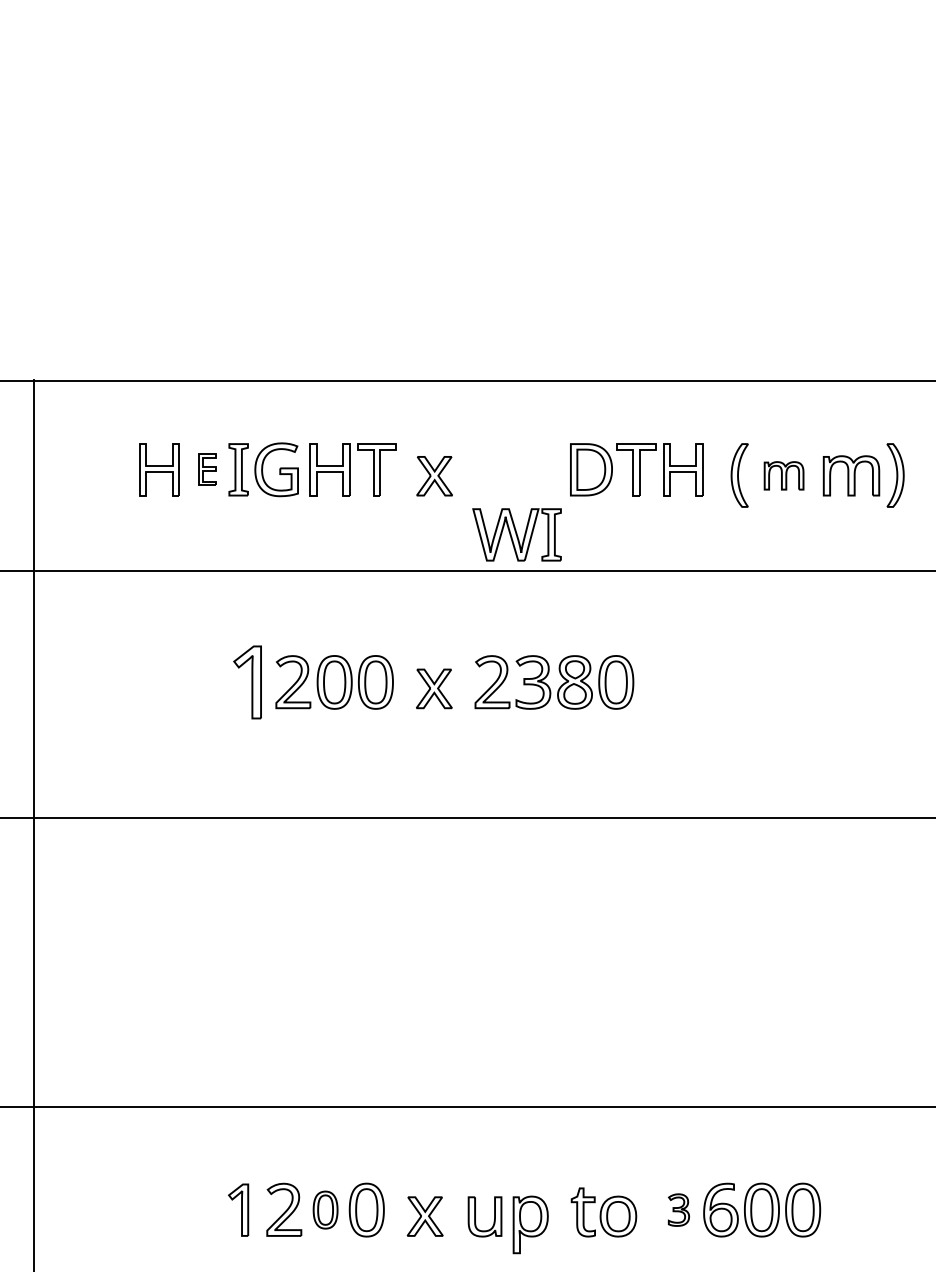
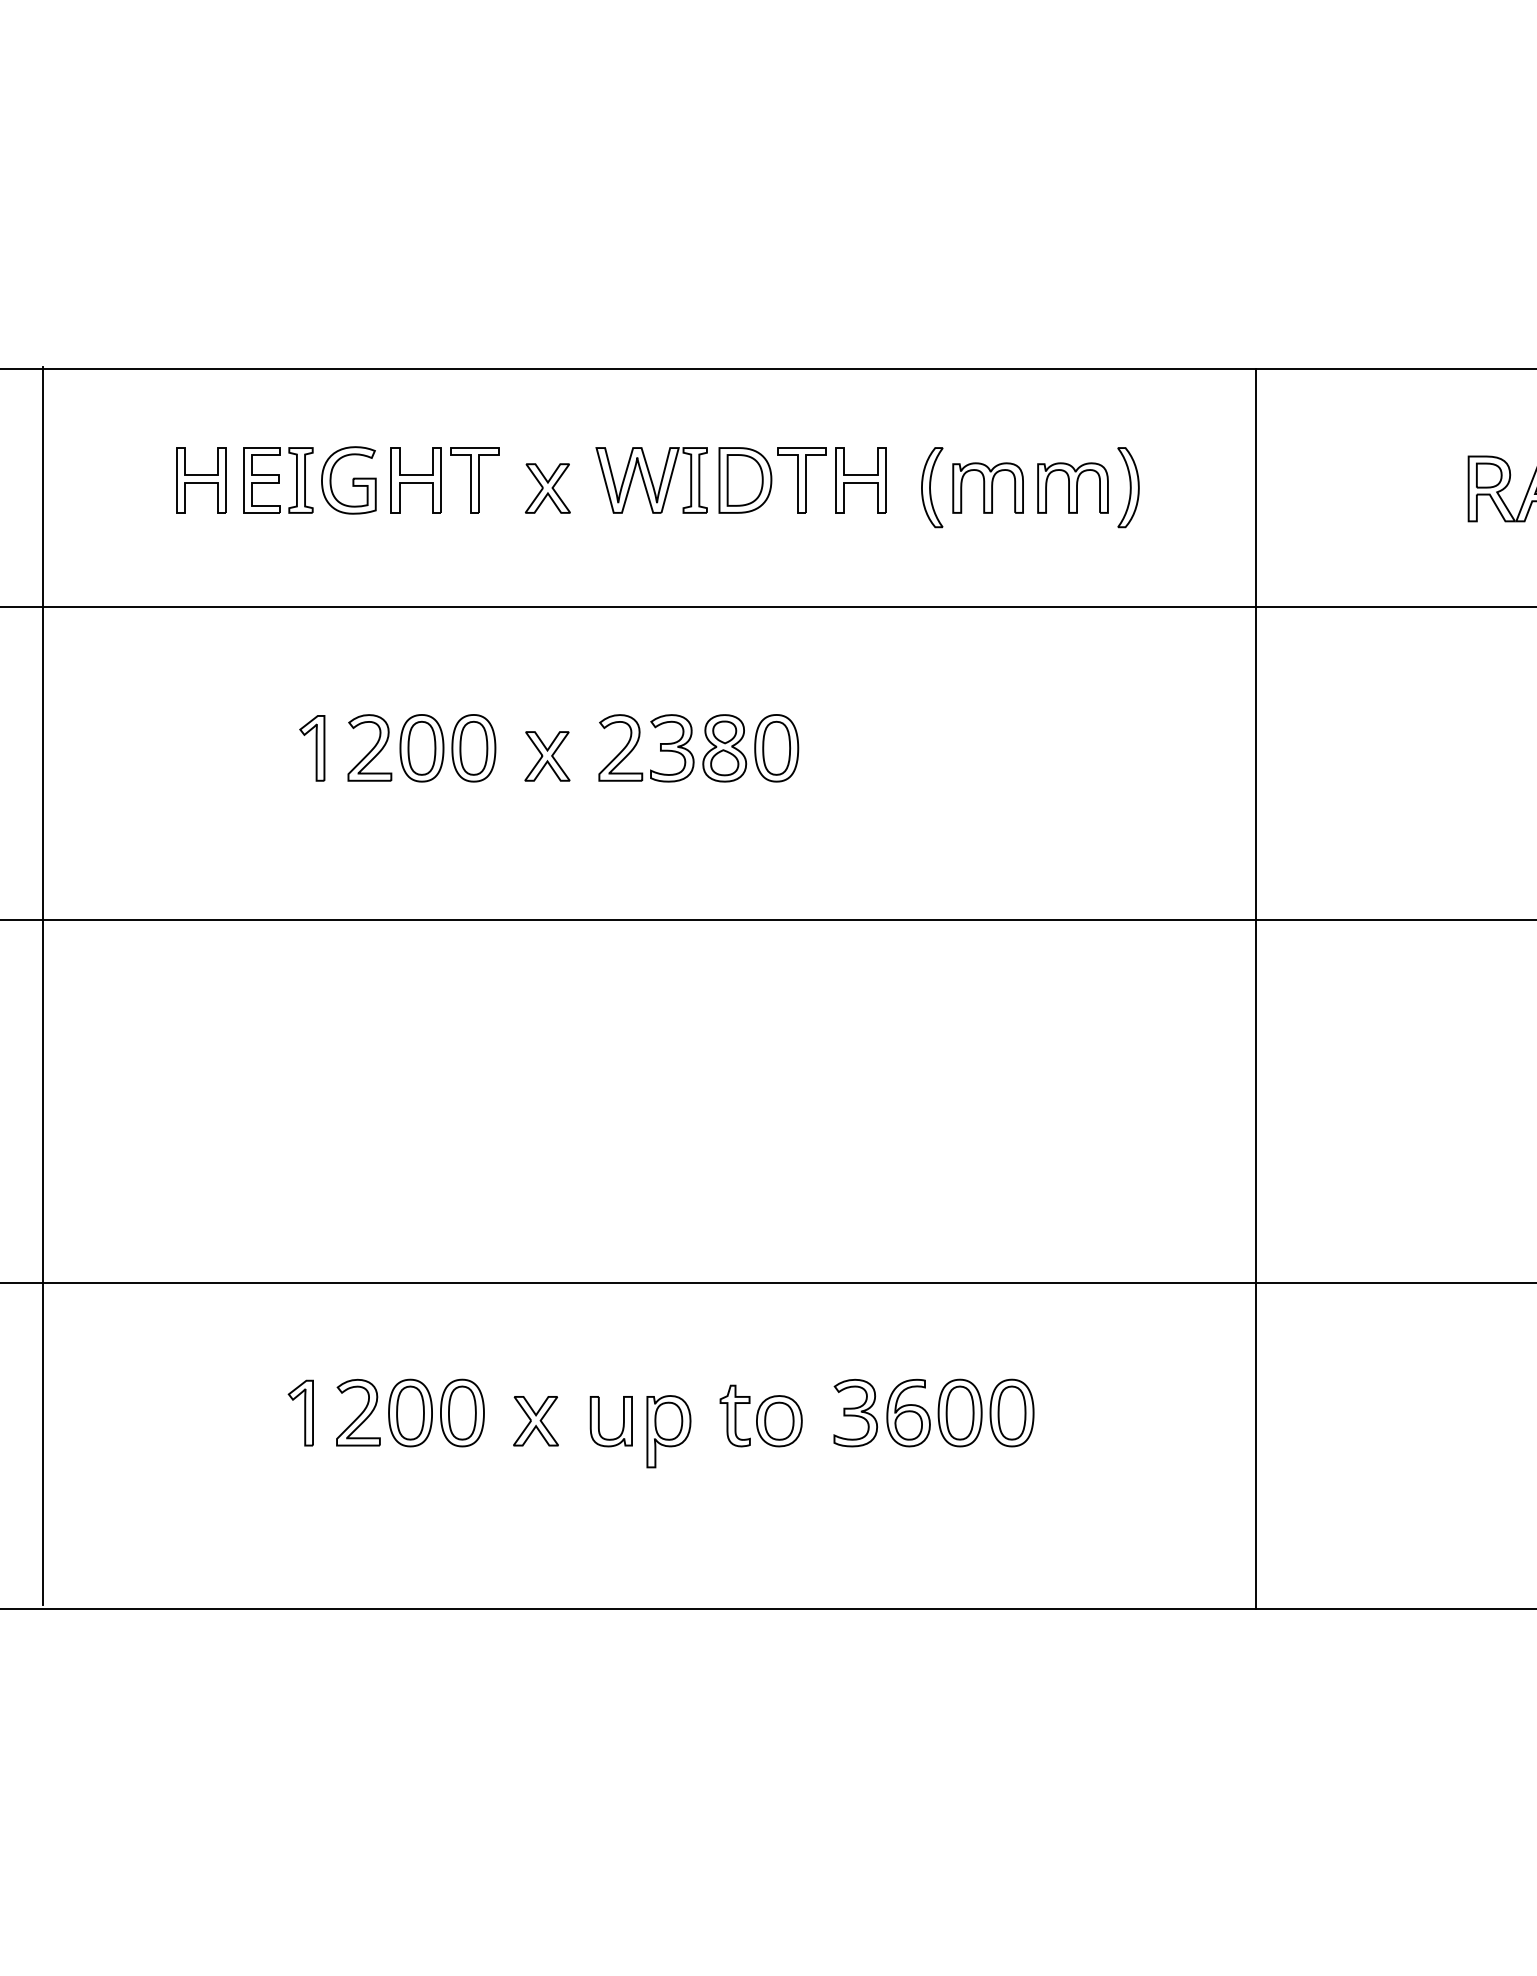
part: (207, 469) -> (261, 480), size x1.67
part: (783, 475) -> (987, 487), size x1.43
part: (516, 534) -> (651, 480), moved
part: (247, 682) -> (312, 748), size x0.71
part: (325, 1209) -> (410, 1412), size x1.43
part: (678, 1209) -> (855, 1412), size x1.67

